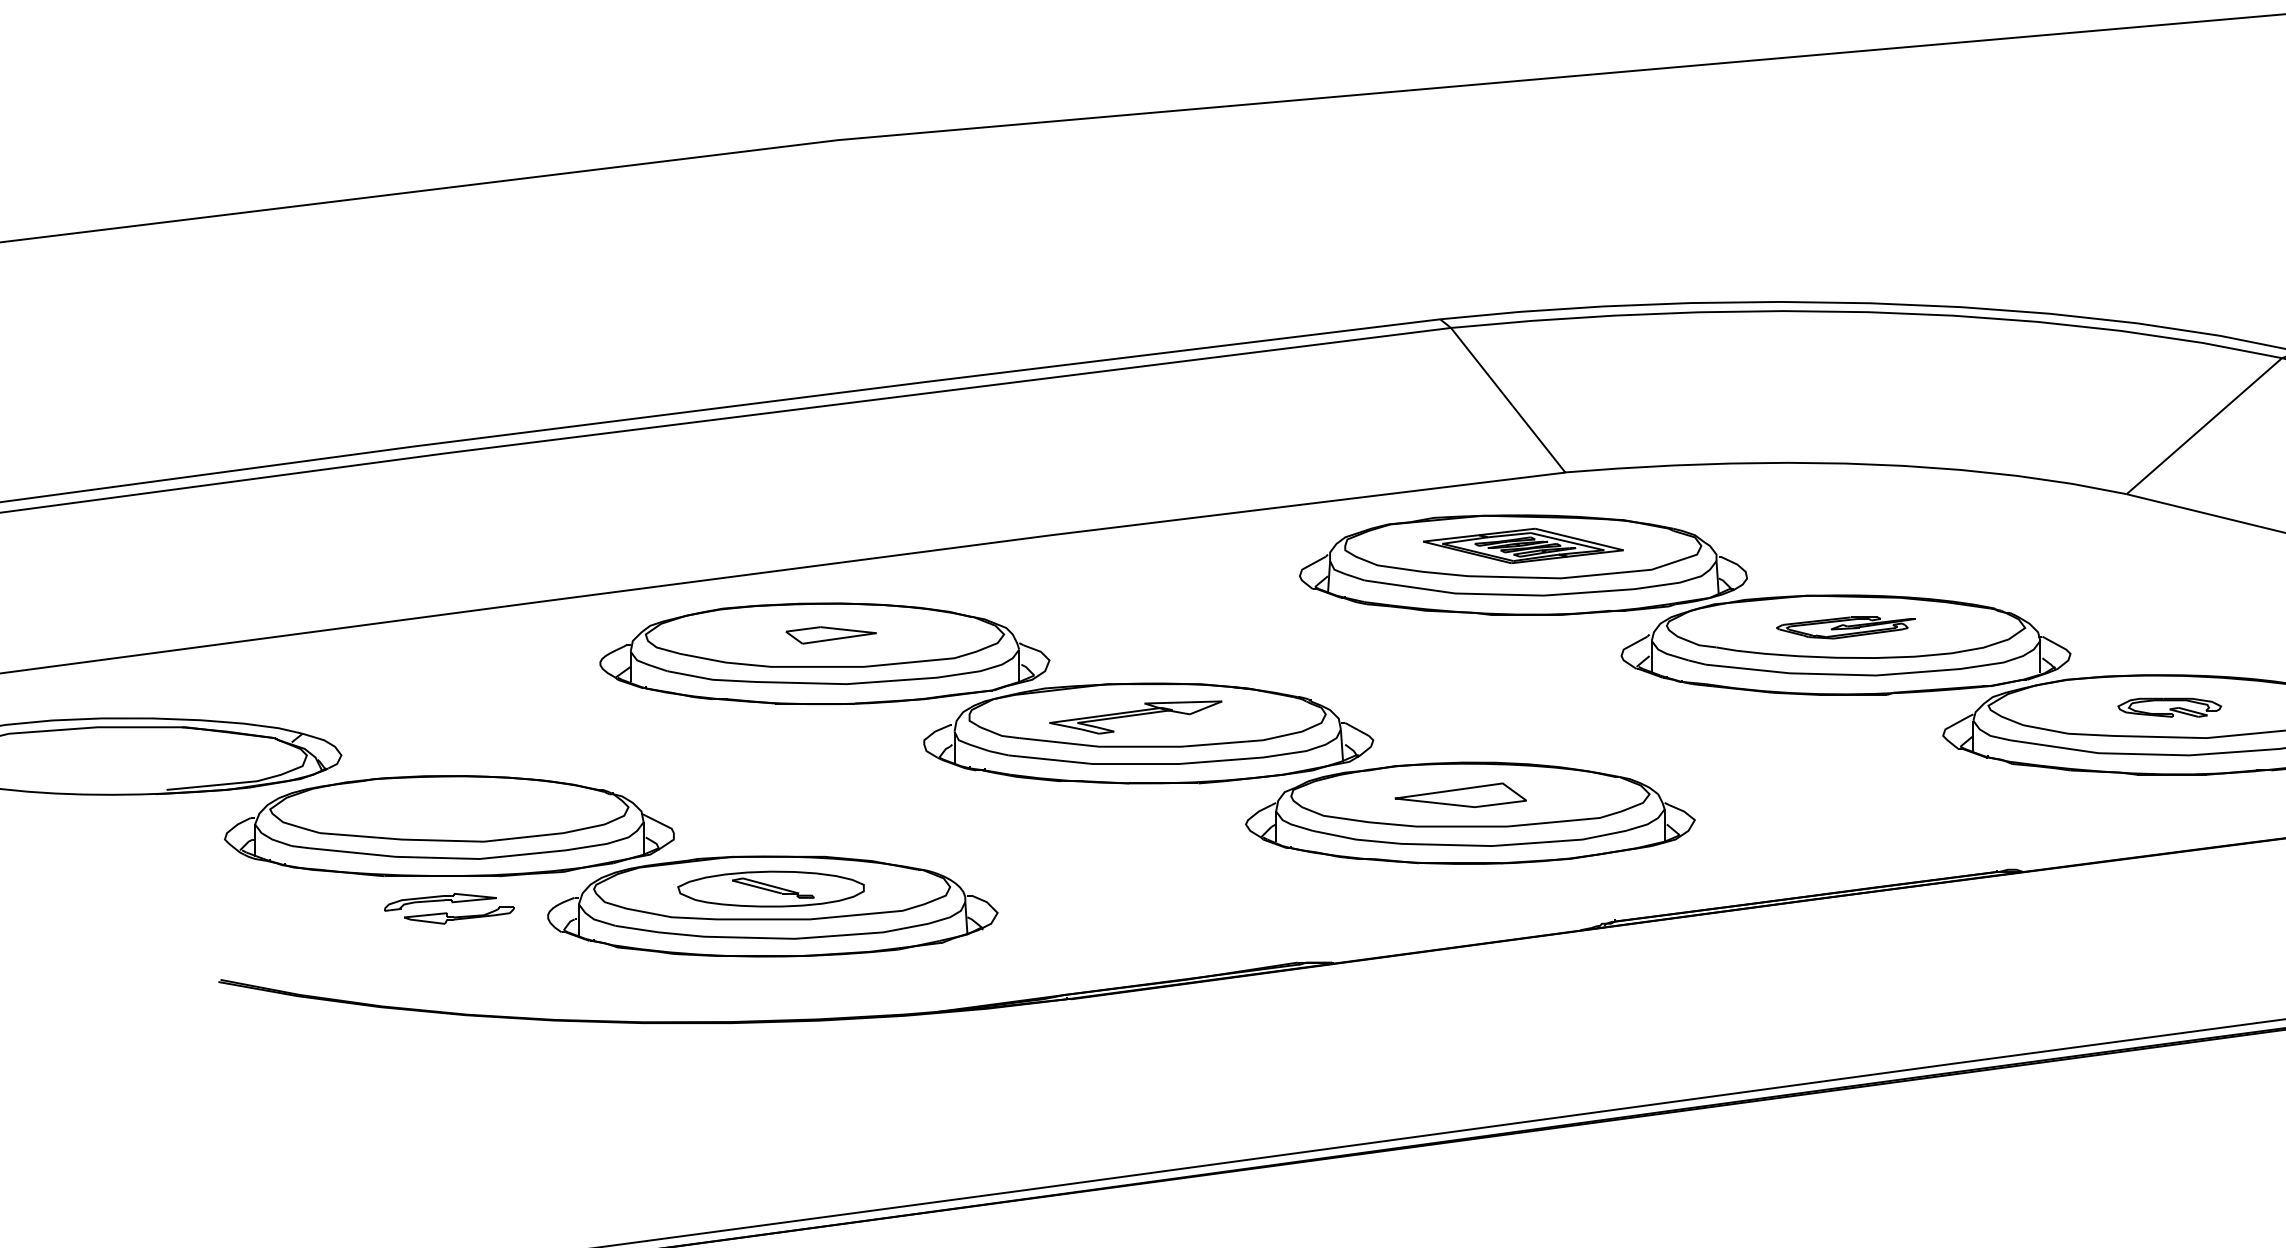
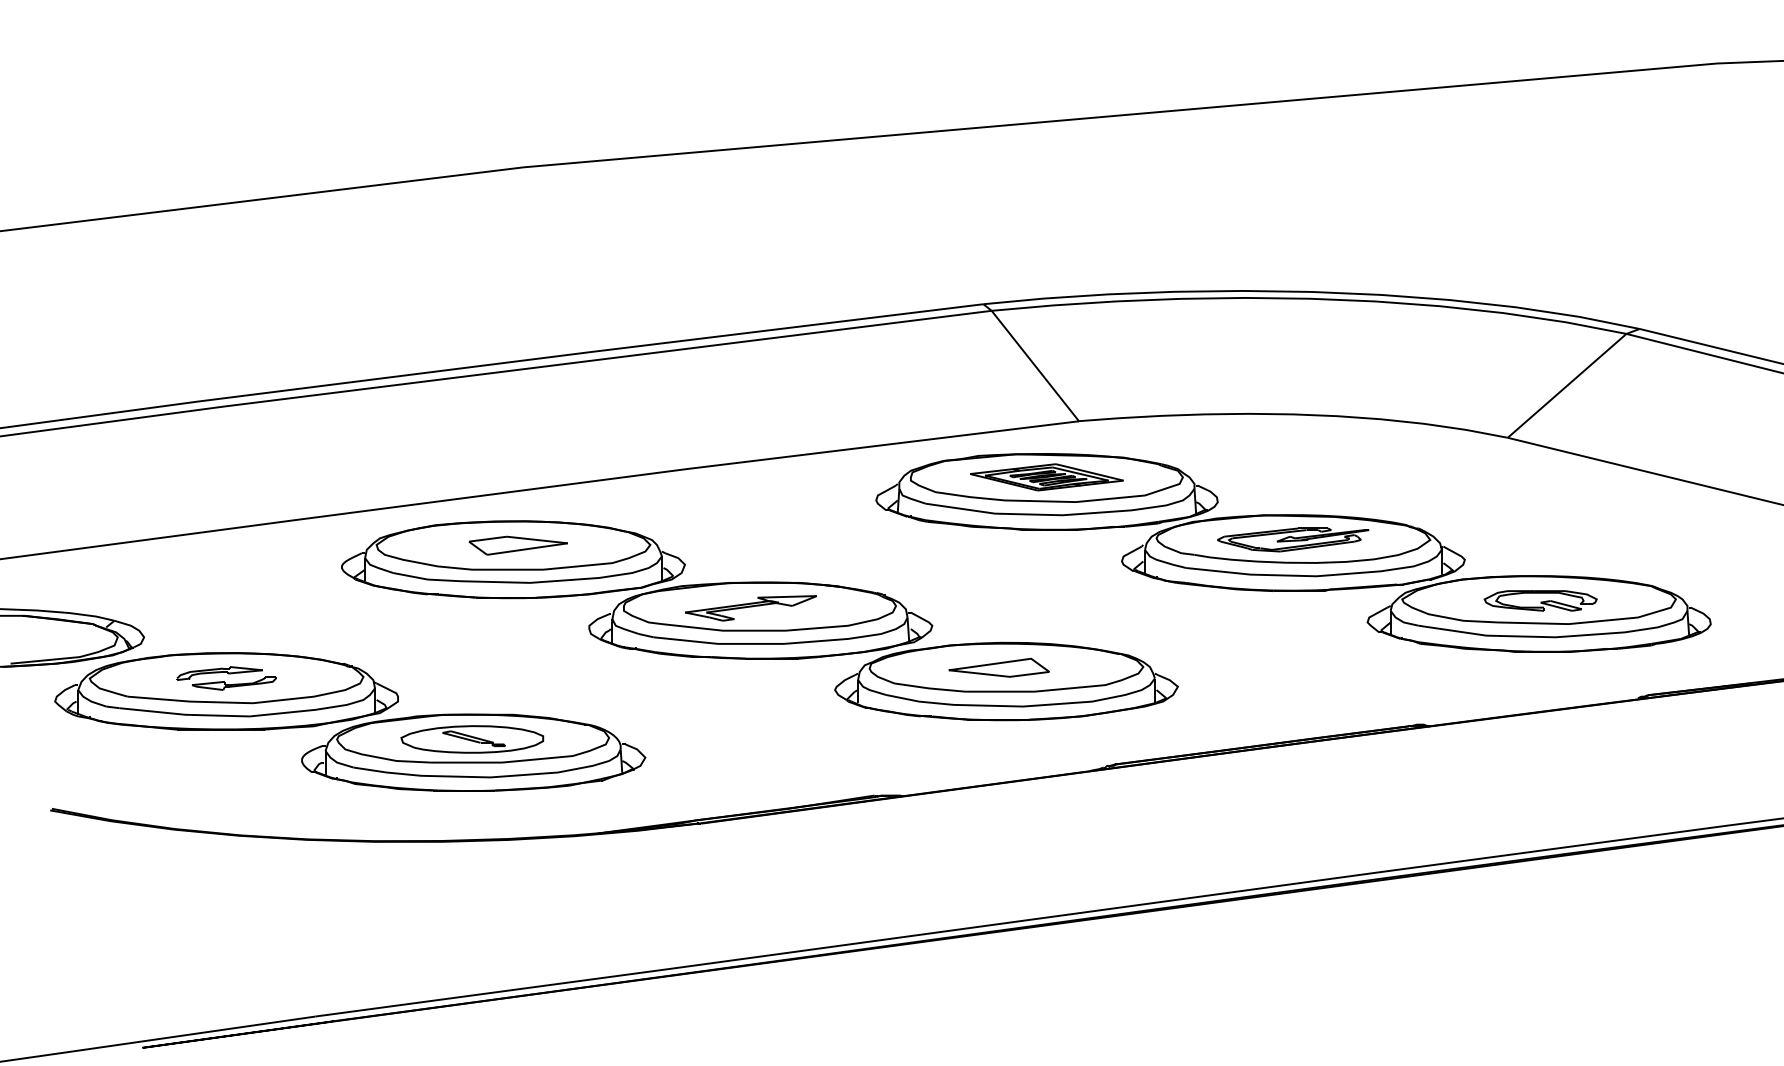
part: (1846, 627) -> (1293, 539), size x1.43
part: (830, 635) -> (517, 545), size x1.43
part: (2169, 707) -> (1540, 600), size x1.43
part: (449, 908) -> (226, 678), moved

